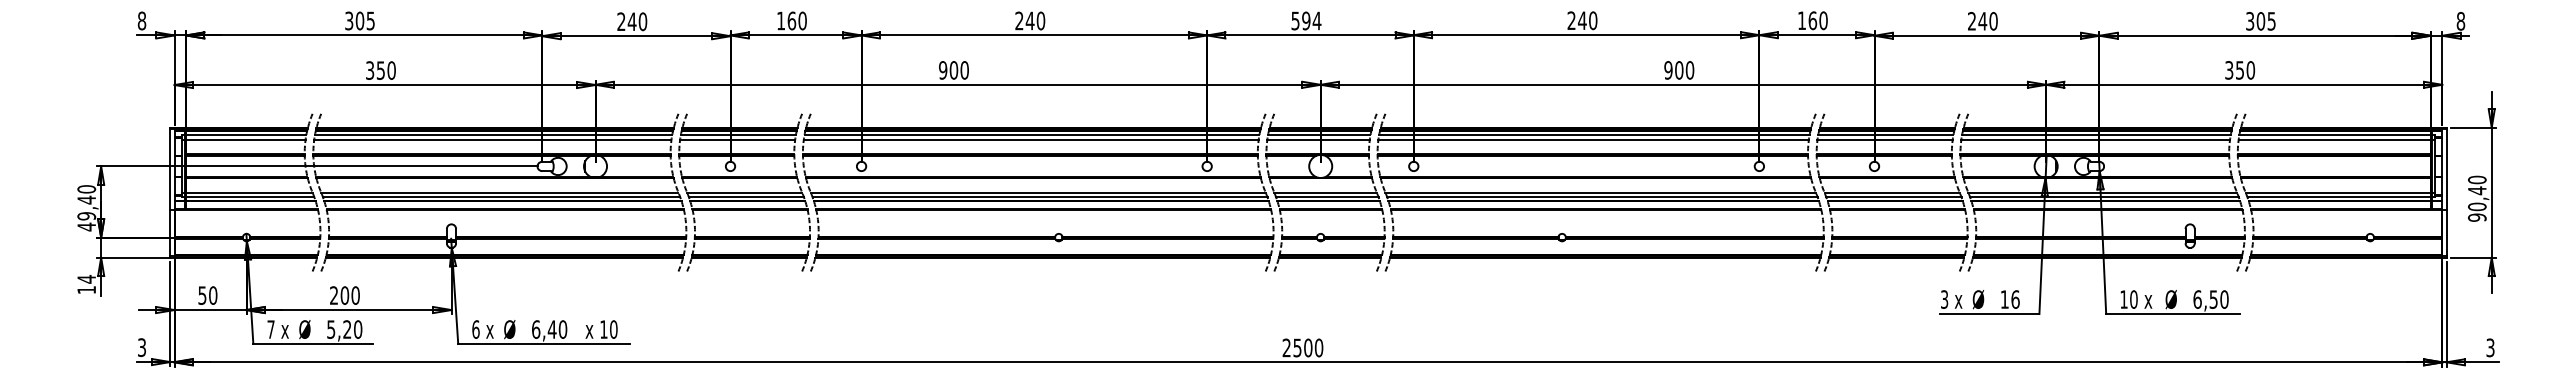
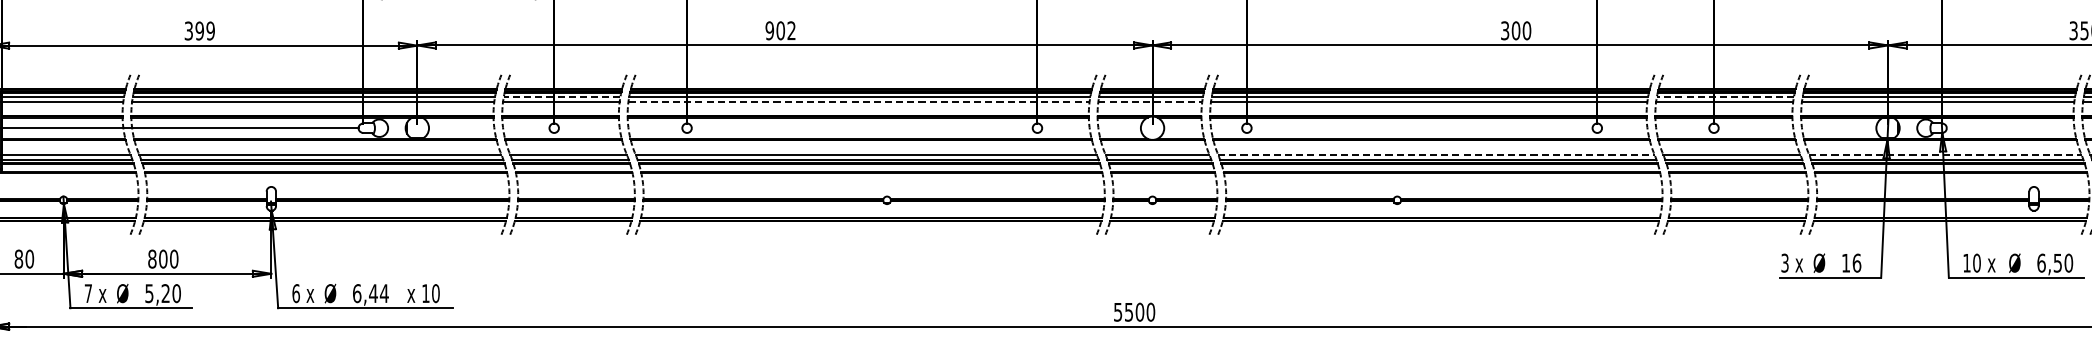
text: (385, 70) -> (204, 30), 350 -> 399
text: (964, 70) -> (791, 30), 900 -> 902
text: (1668, 70) -> (1505, 30), 900 -> 300
line: (738, 135) -> (562, 96), solid -> dashed
line: (1885, 135) -> (1725, 96), solid -> dashed
line: (1031, 140) -> (859, 101), solid -> dashed
line: (1319, 140) -> (1151, 101), solid -> dashed
line: (1601, 192) -> (1437, 154), solid -> dashed
line: (2103, 192) -> (1946, 154), solid -> dashed
text: (202, 295) -> (18, 259), 50 -> 80
text: (334, 295) -> (152, 259), 200 -> 800
text: (562, 329) -> (383, 293), 6,40 -> 6,44
text: (1286, 347) -> (1117, 311), 2500 -> 5500

